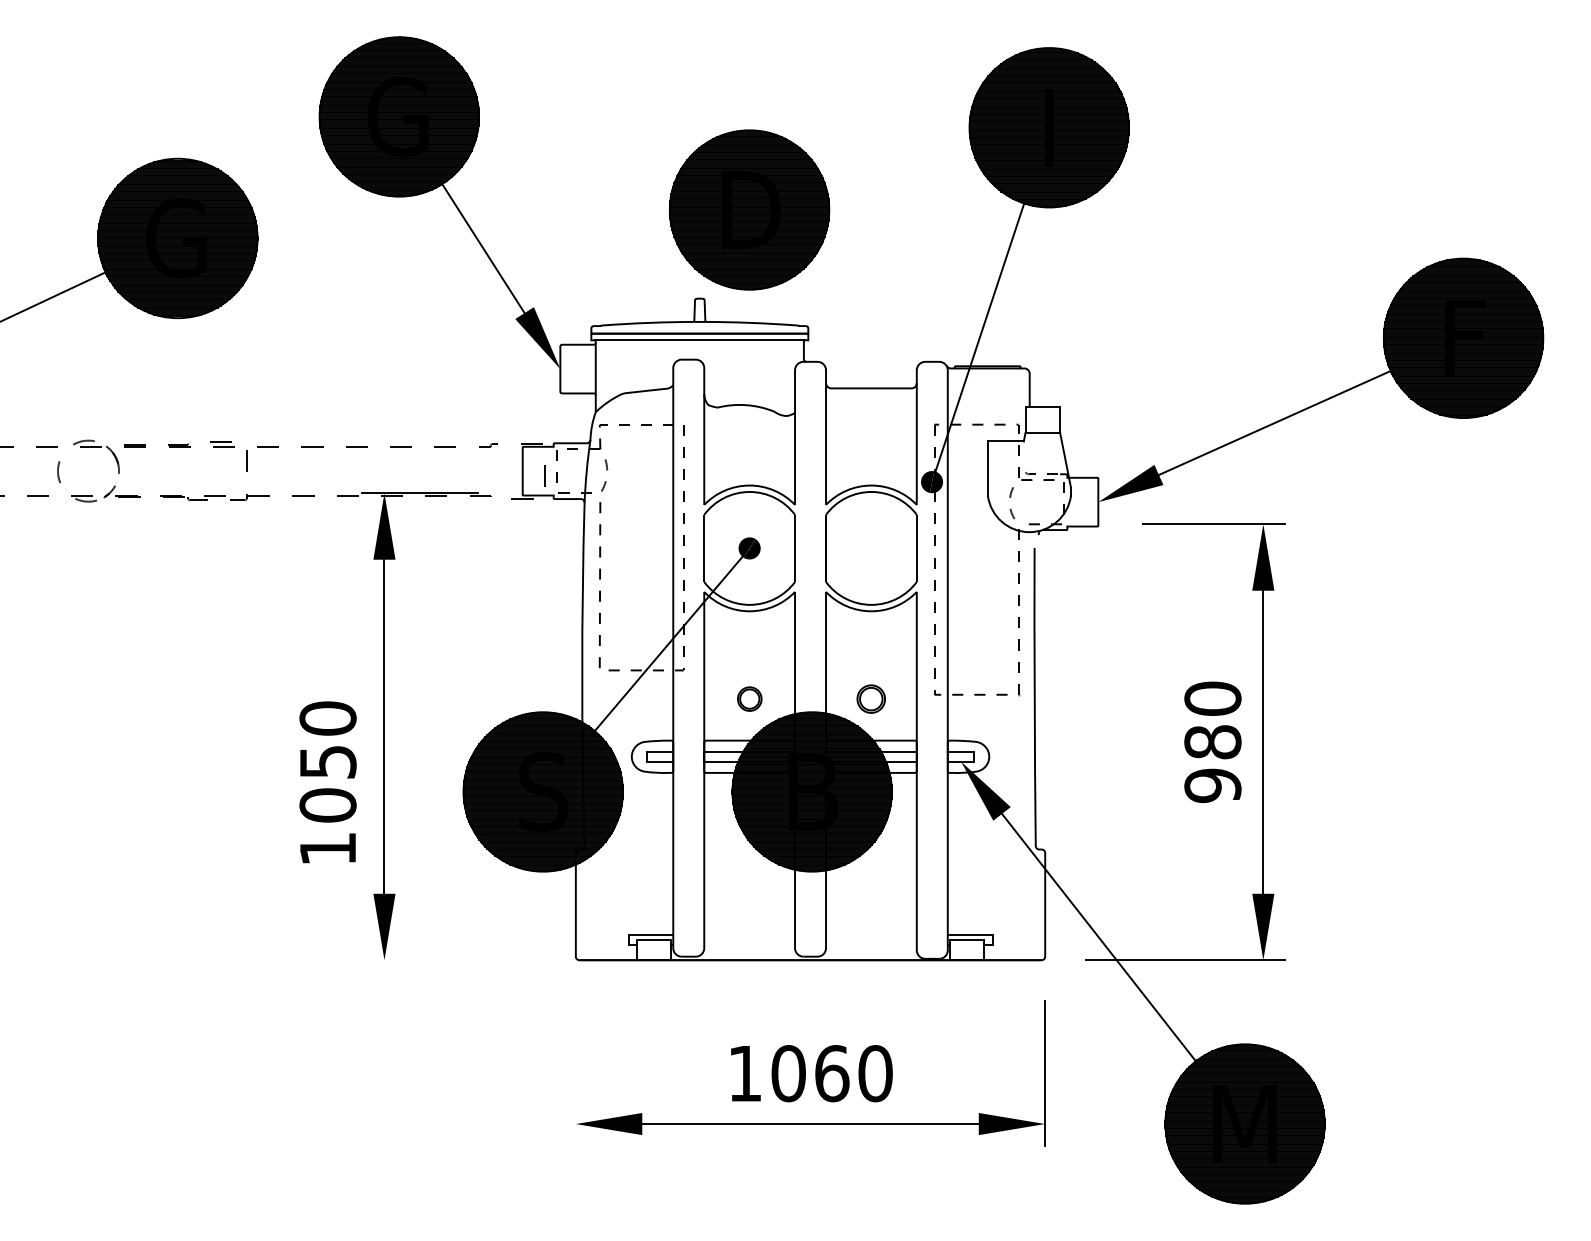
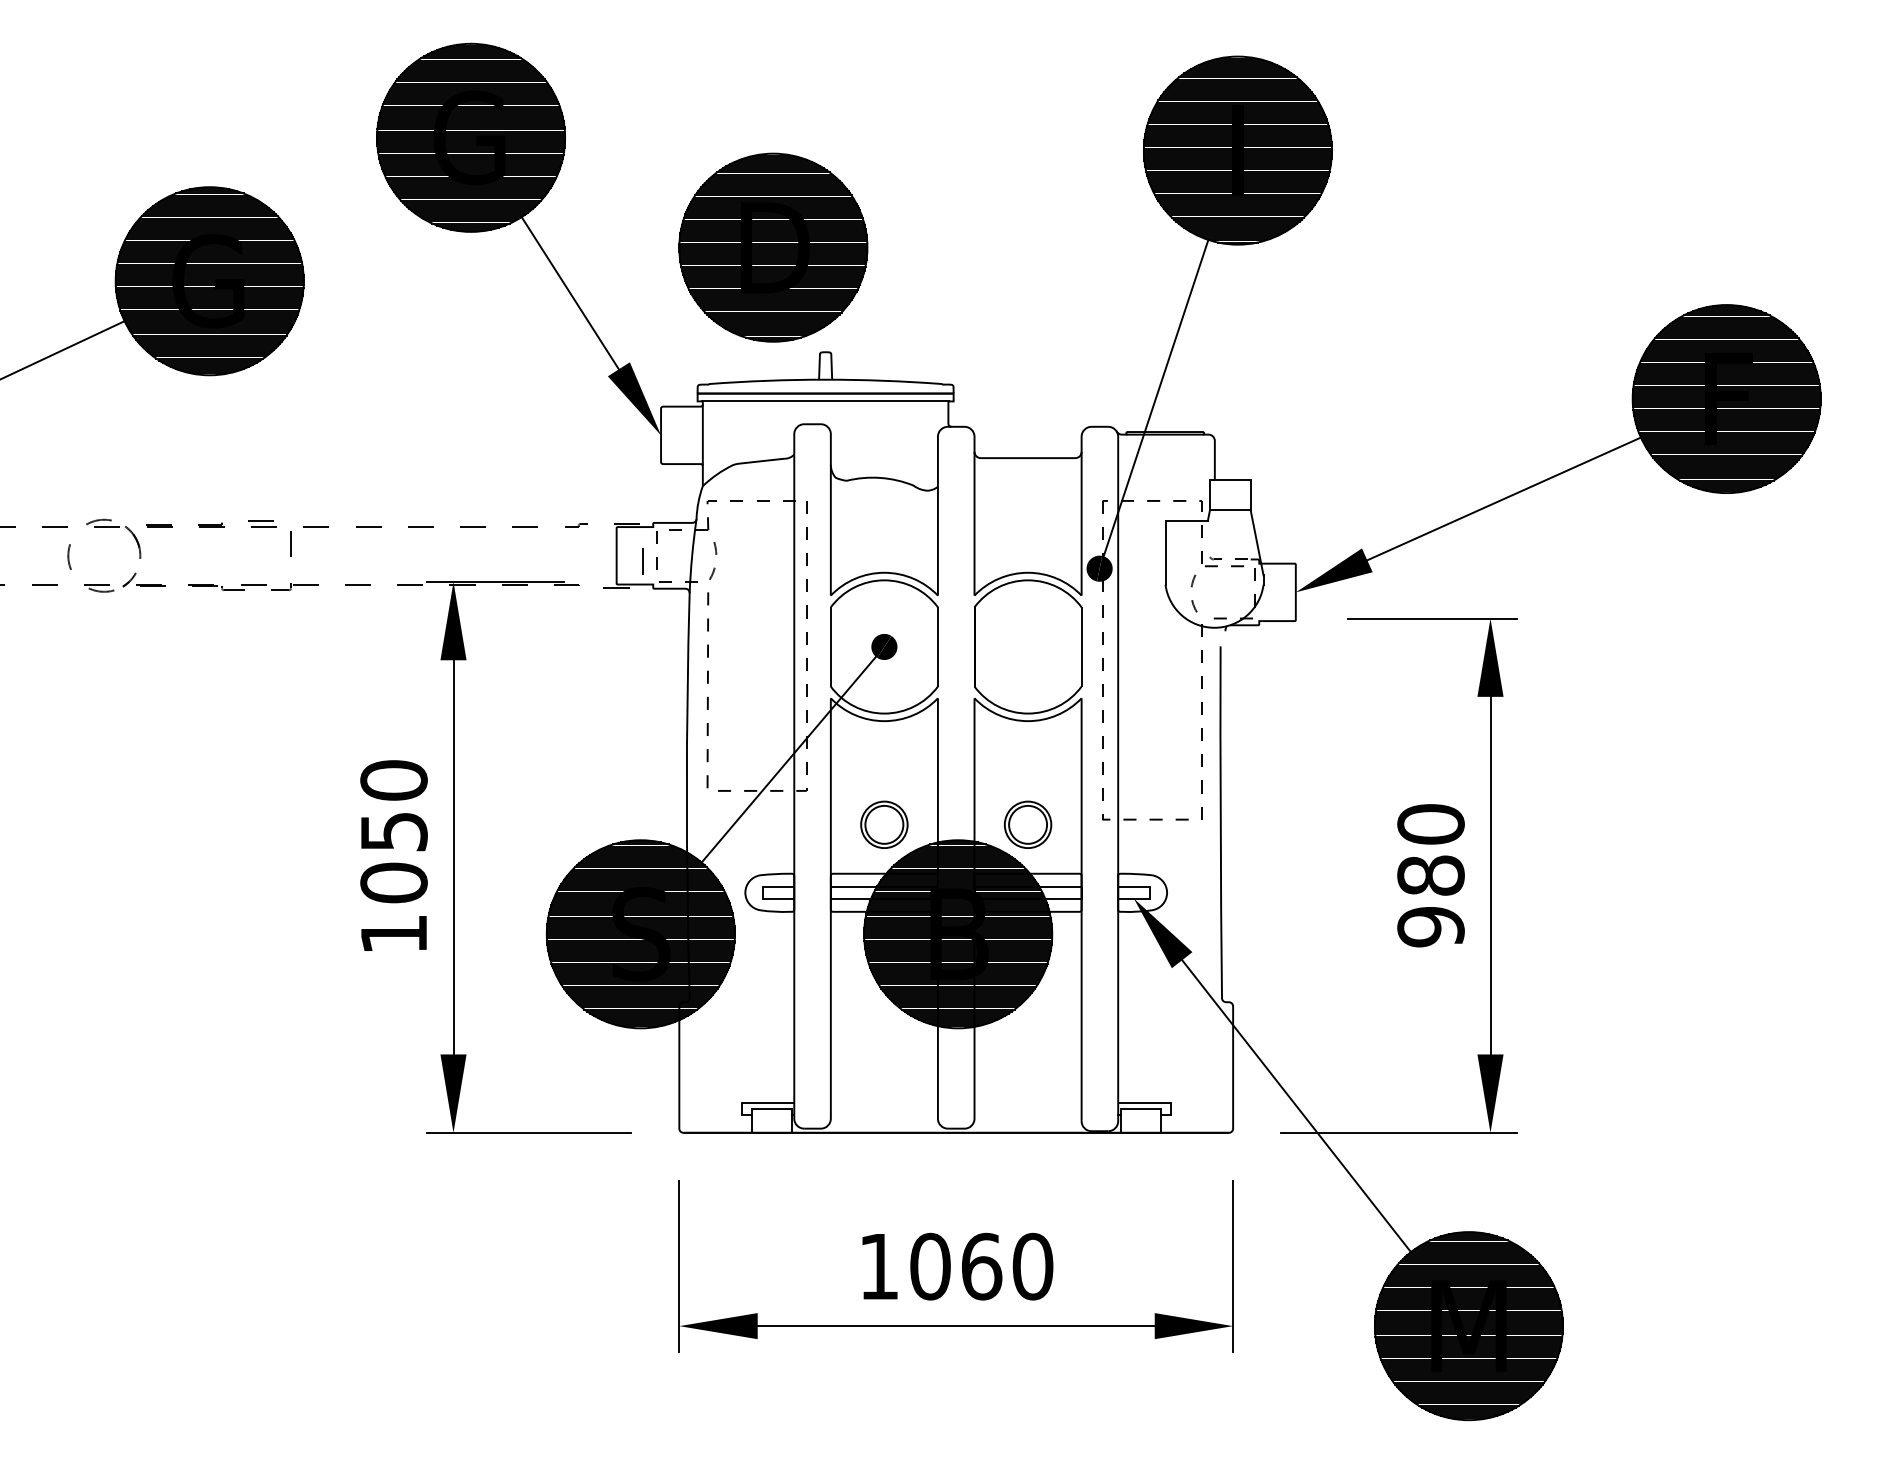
part: (749, 209) -> (773, 247), moved
part: (749, 698) -> (884, 824), size x1.67
part: (870, 698) -> (1026, 824), size x1.43
text: (327, 782) -> (393, 855), moved
line: (448, 960) -> (529, 1133), added
line: (575, 1073) -> (678, 1266), added

